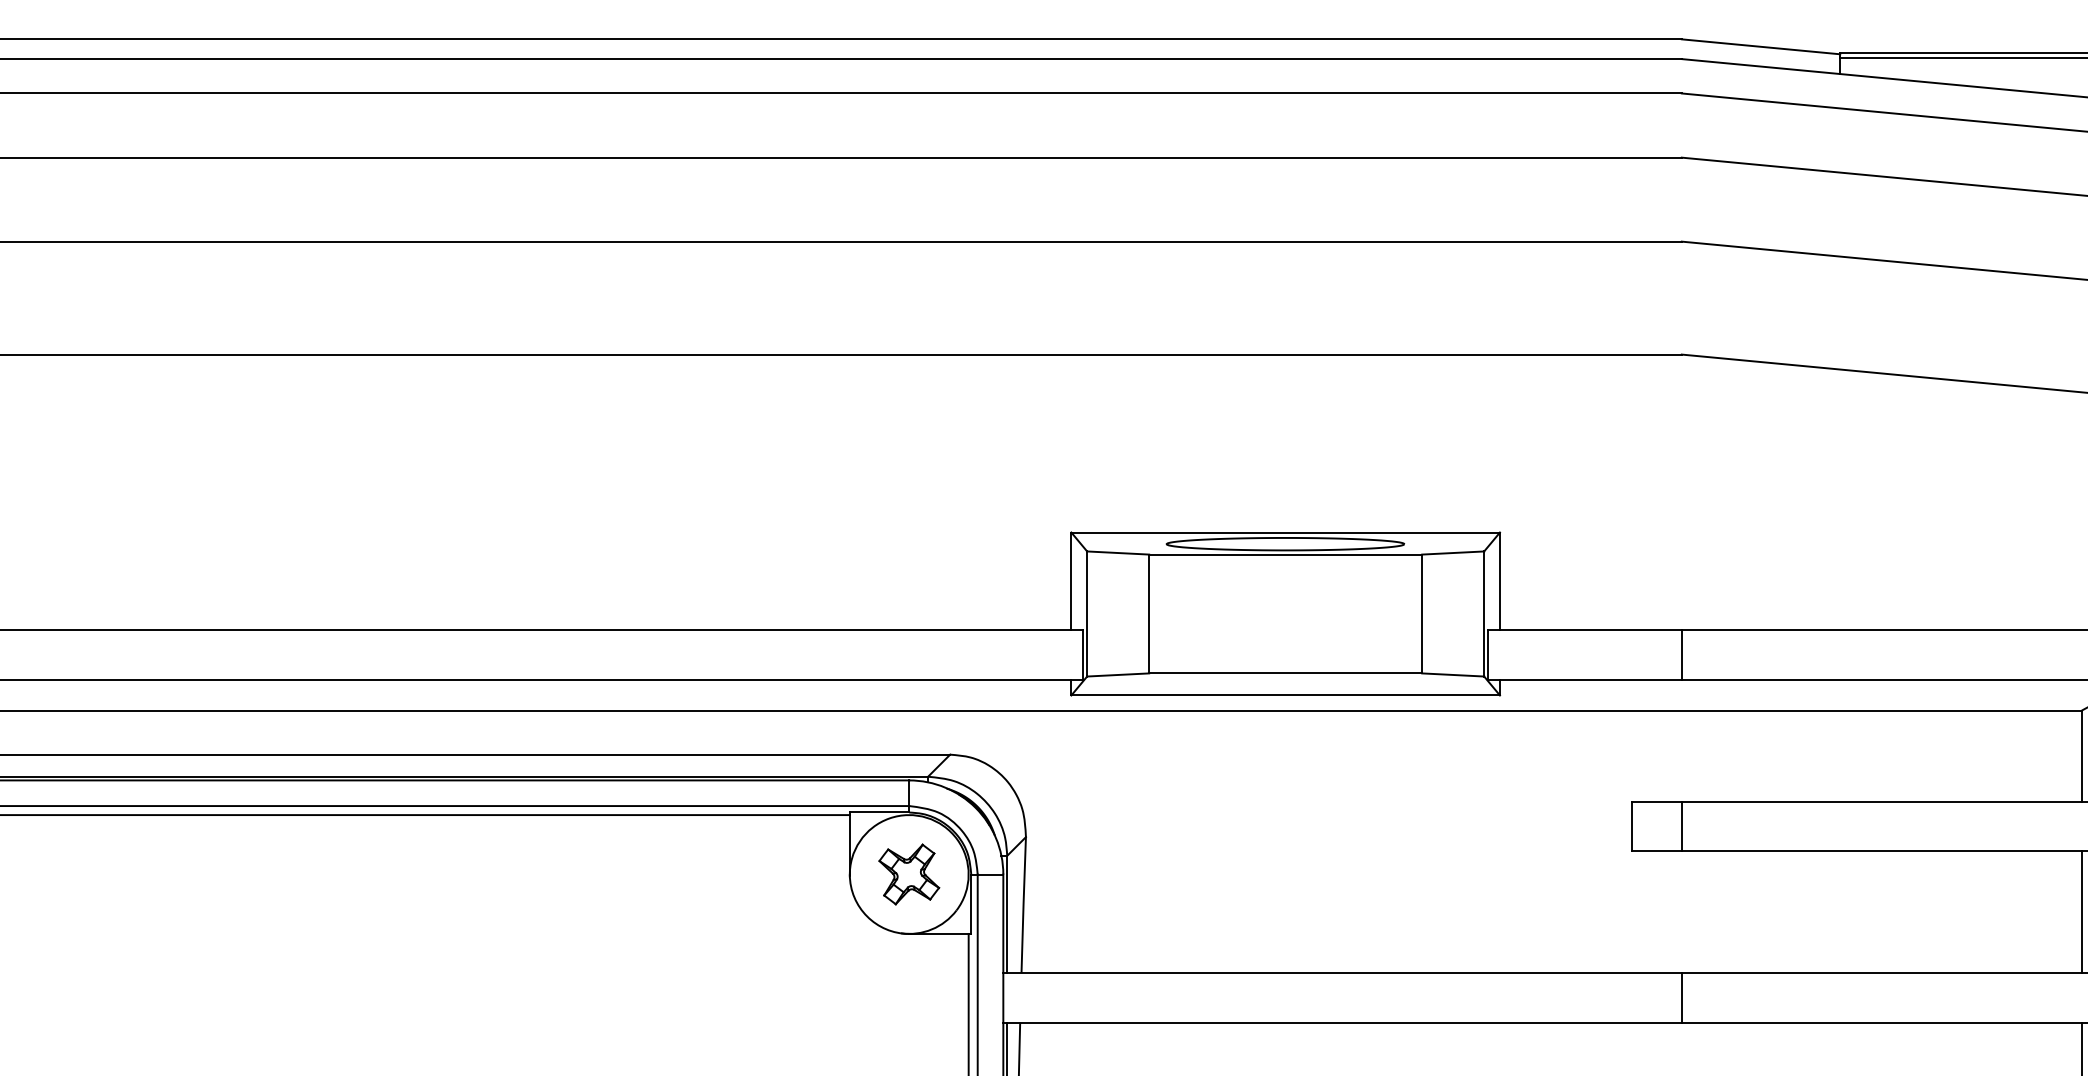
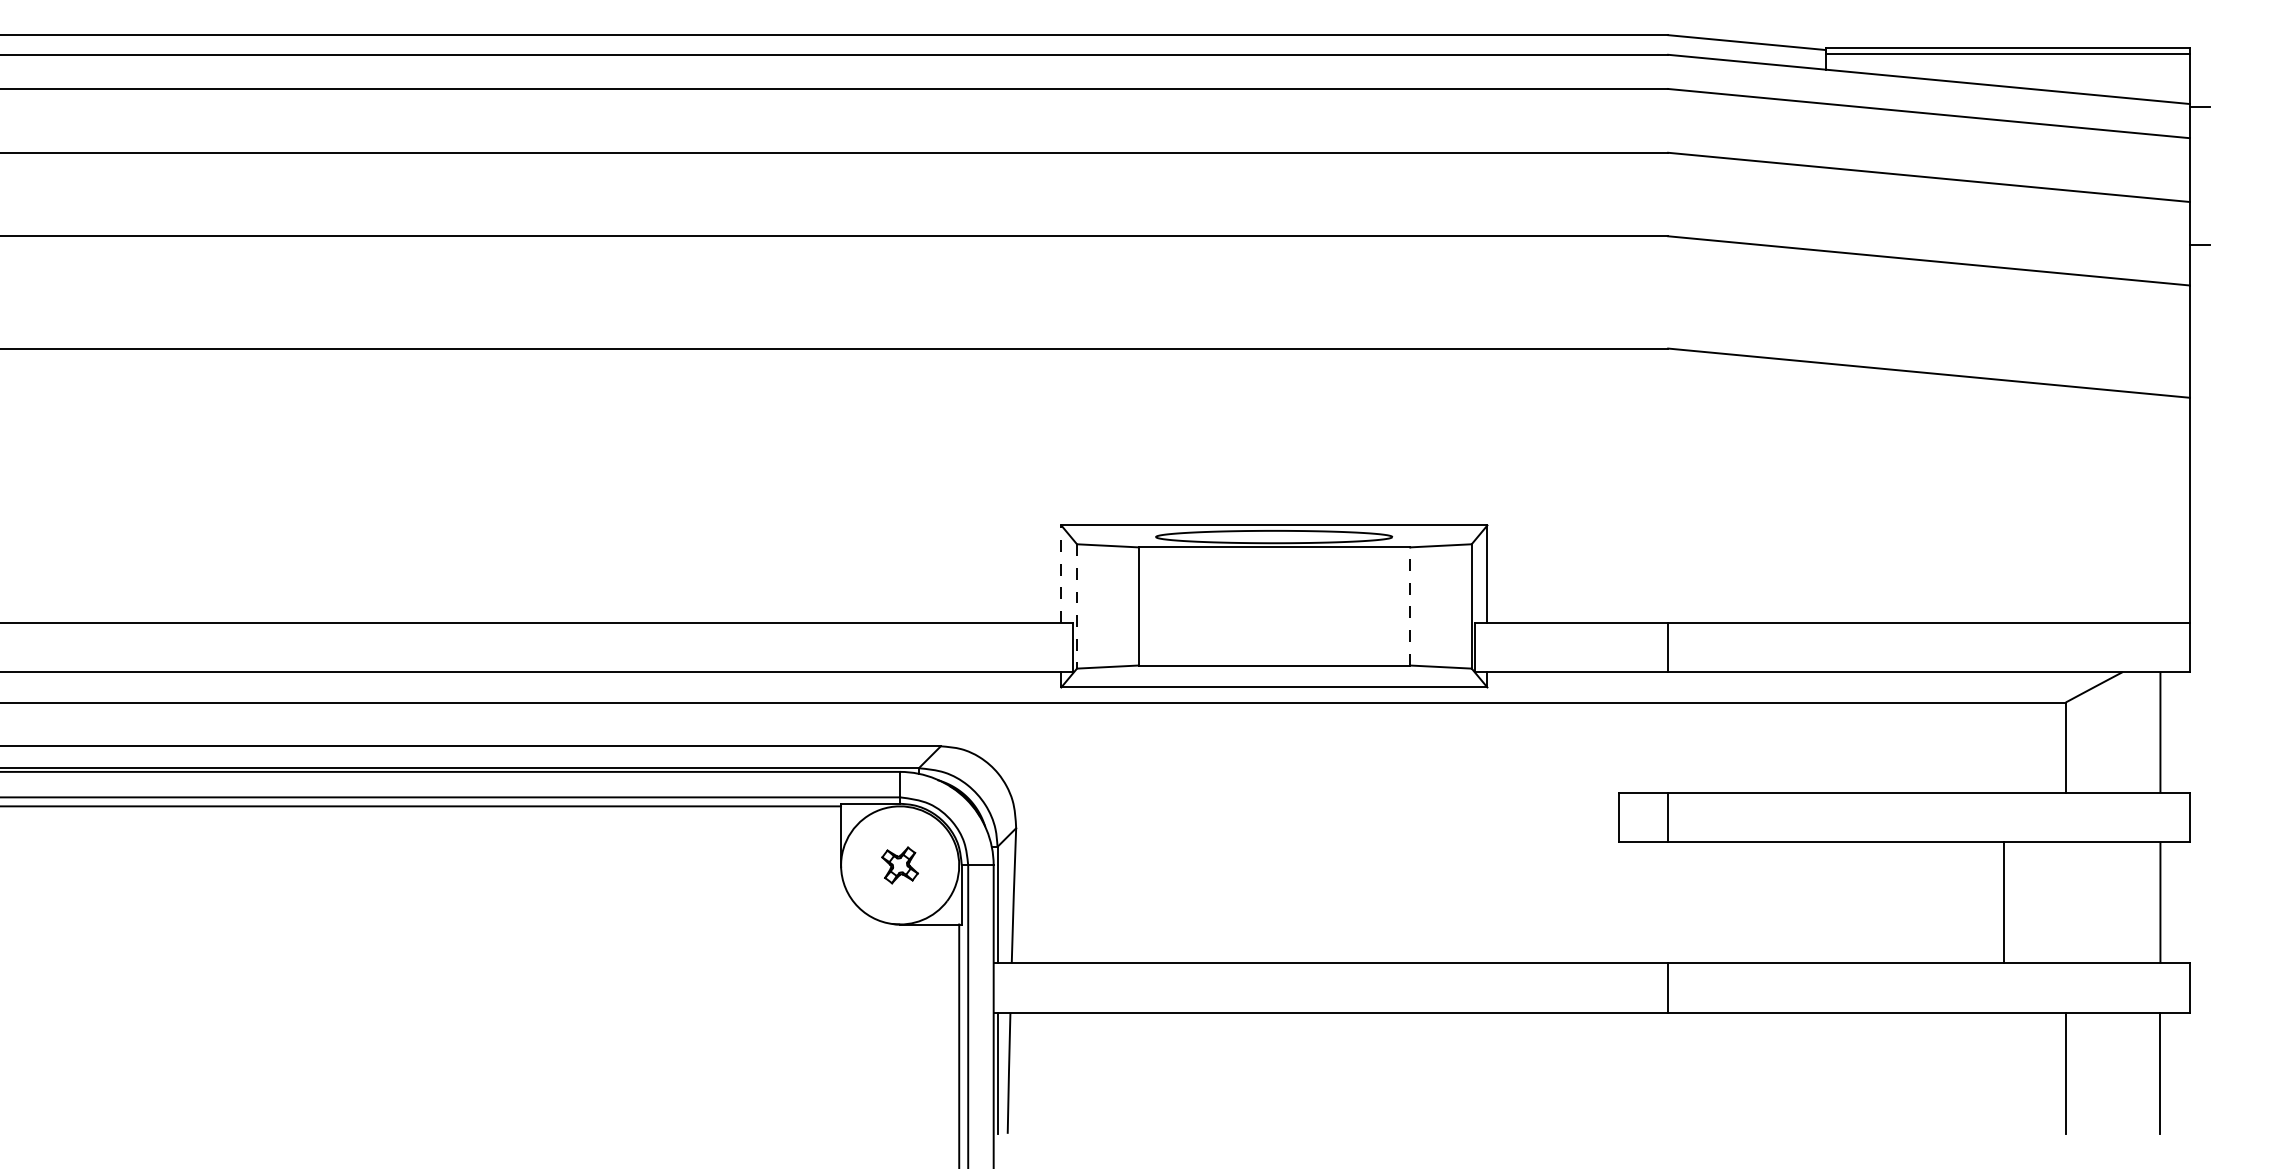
line: (1071, 581) -> (1061, 574), solid -> dashed
line: (1422, 613) -> (1410, 605), solid -> dashed
line: (1087, 614) -> (1077, 606), solid -> dashed
part: (908, 874) -> (899, 865), size x0.6
line: (2081, 911) -> (2003, 902), moved

